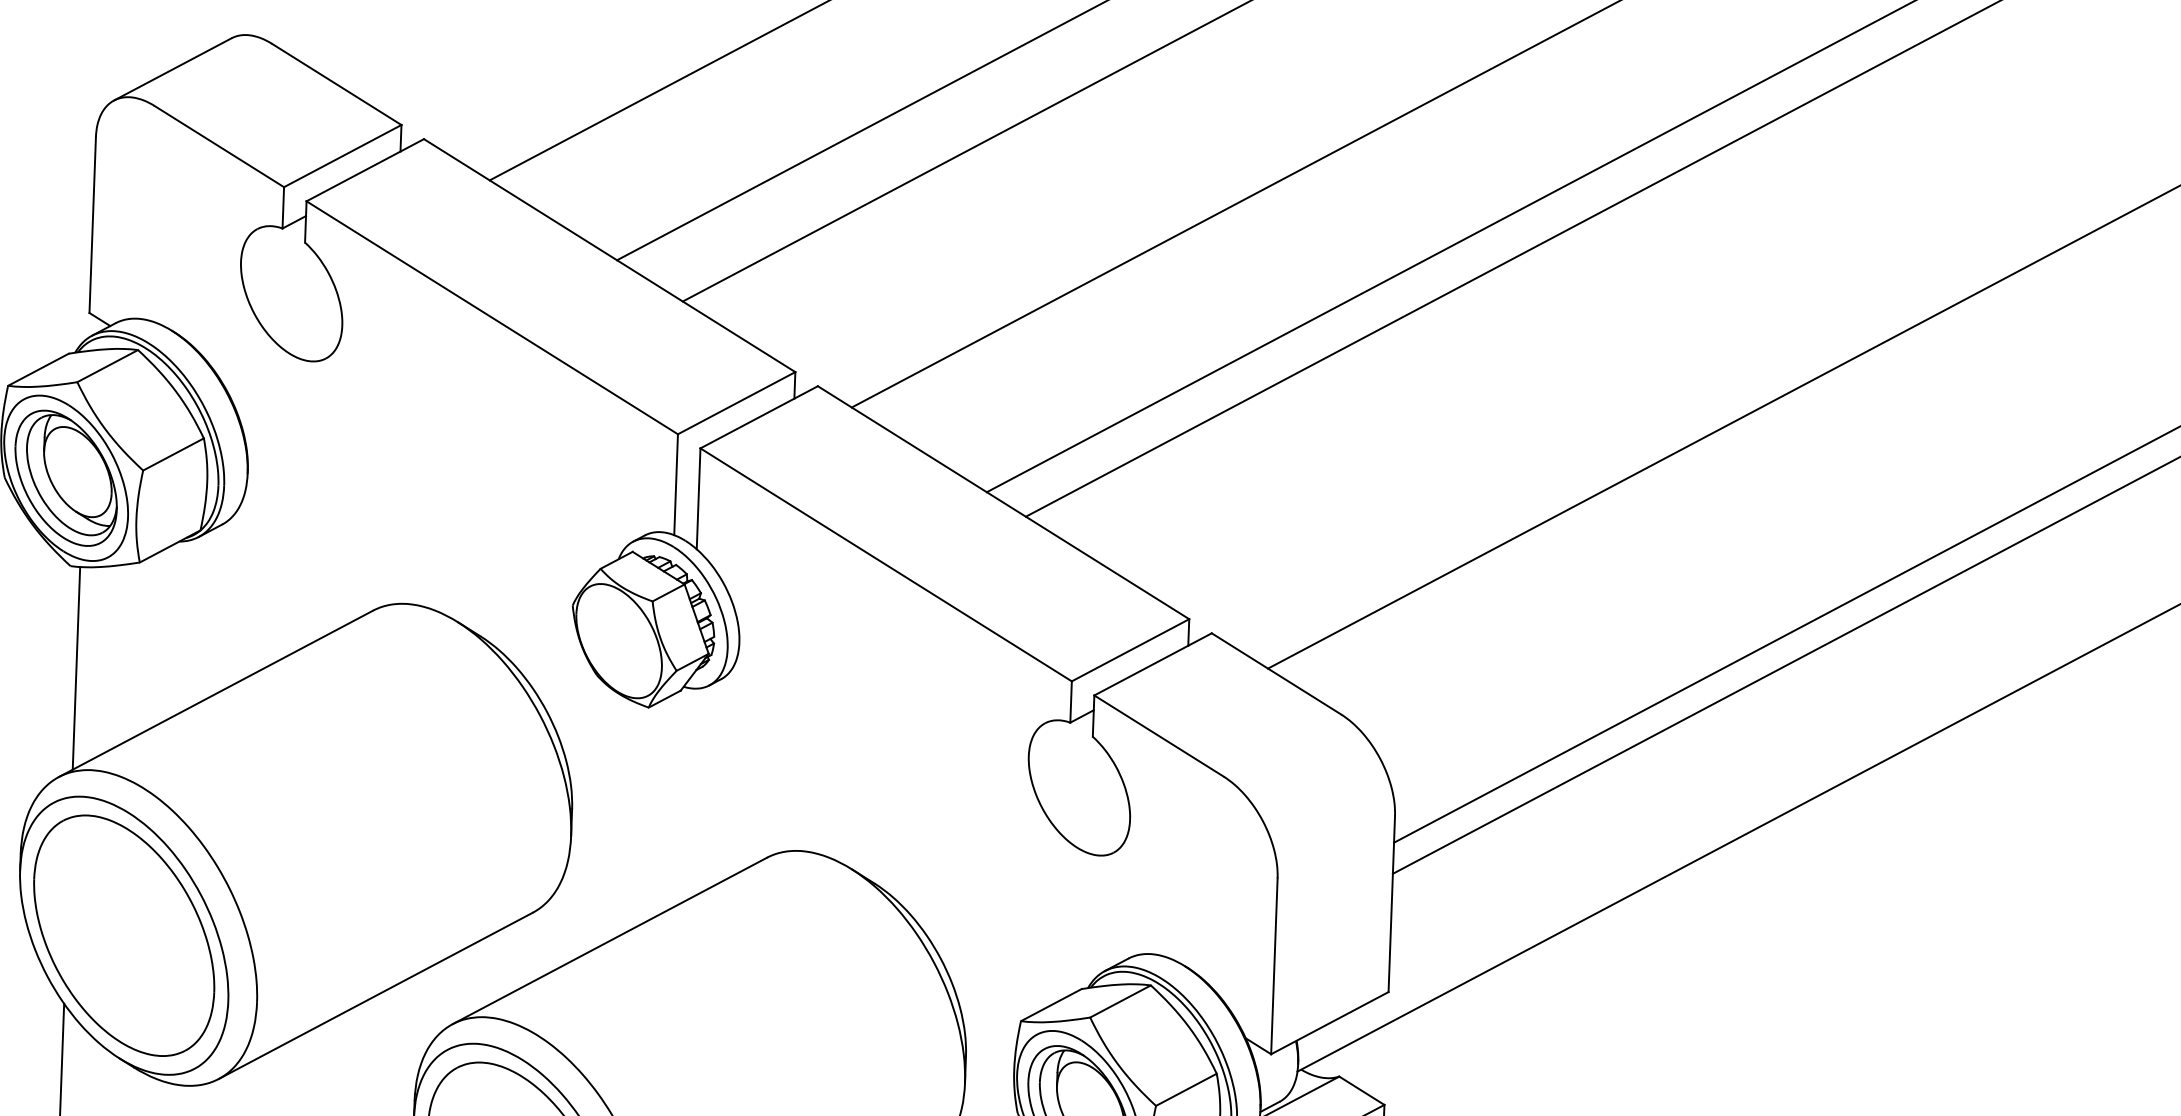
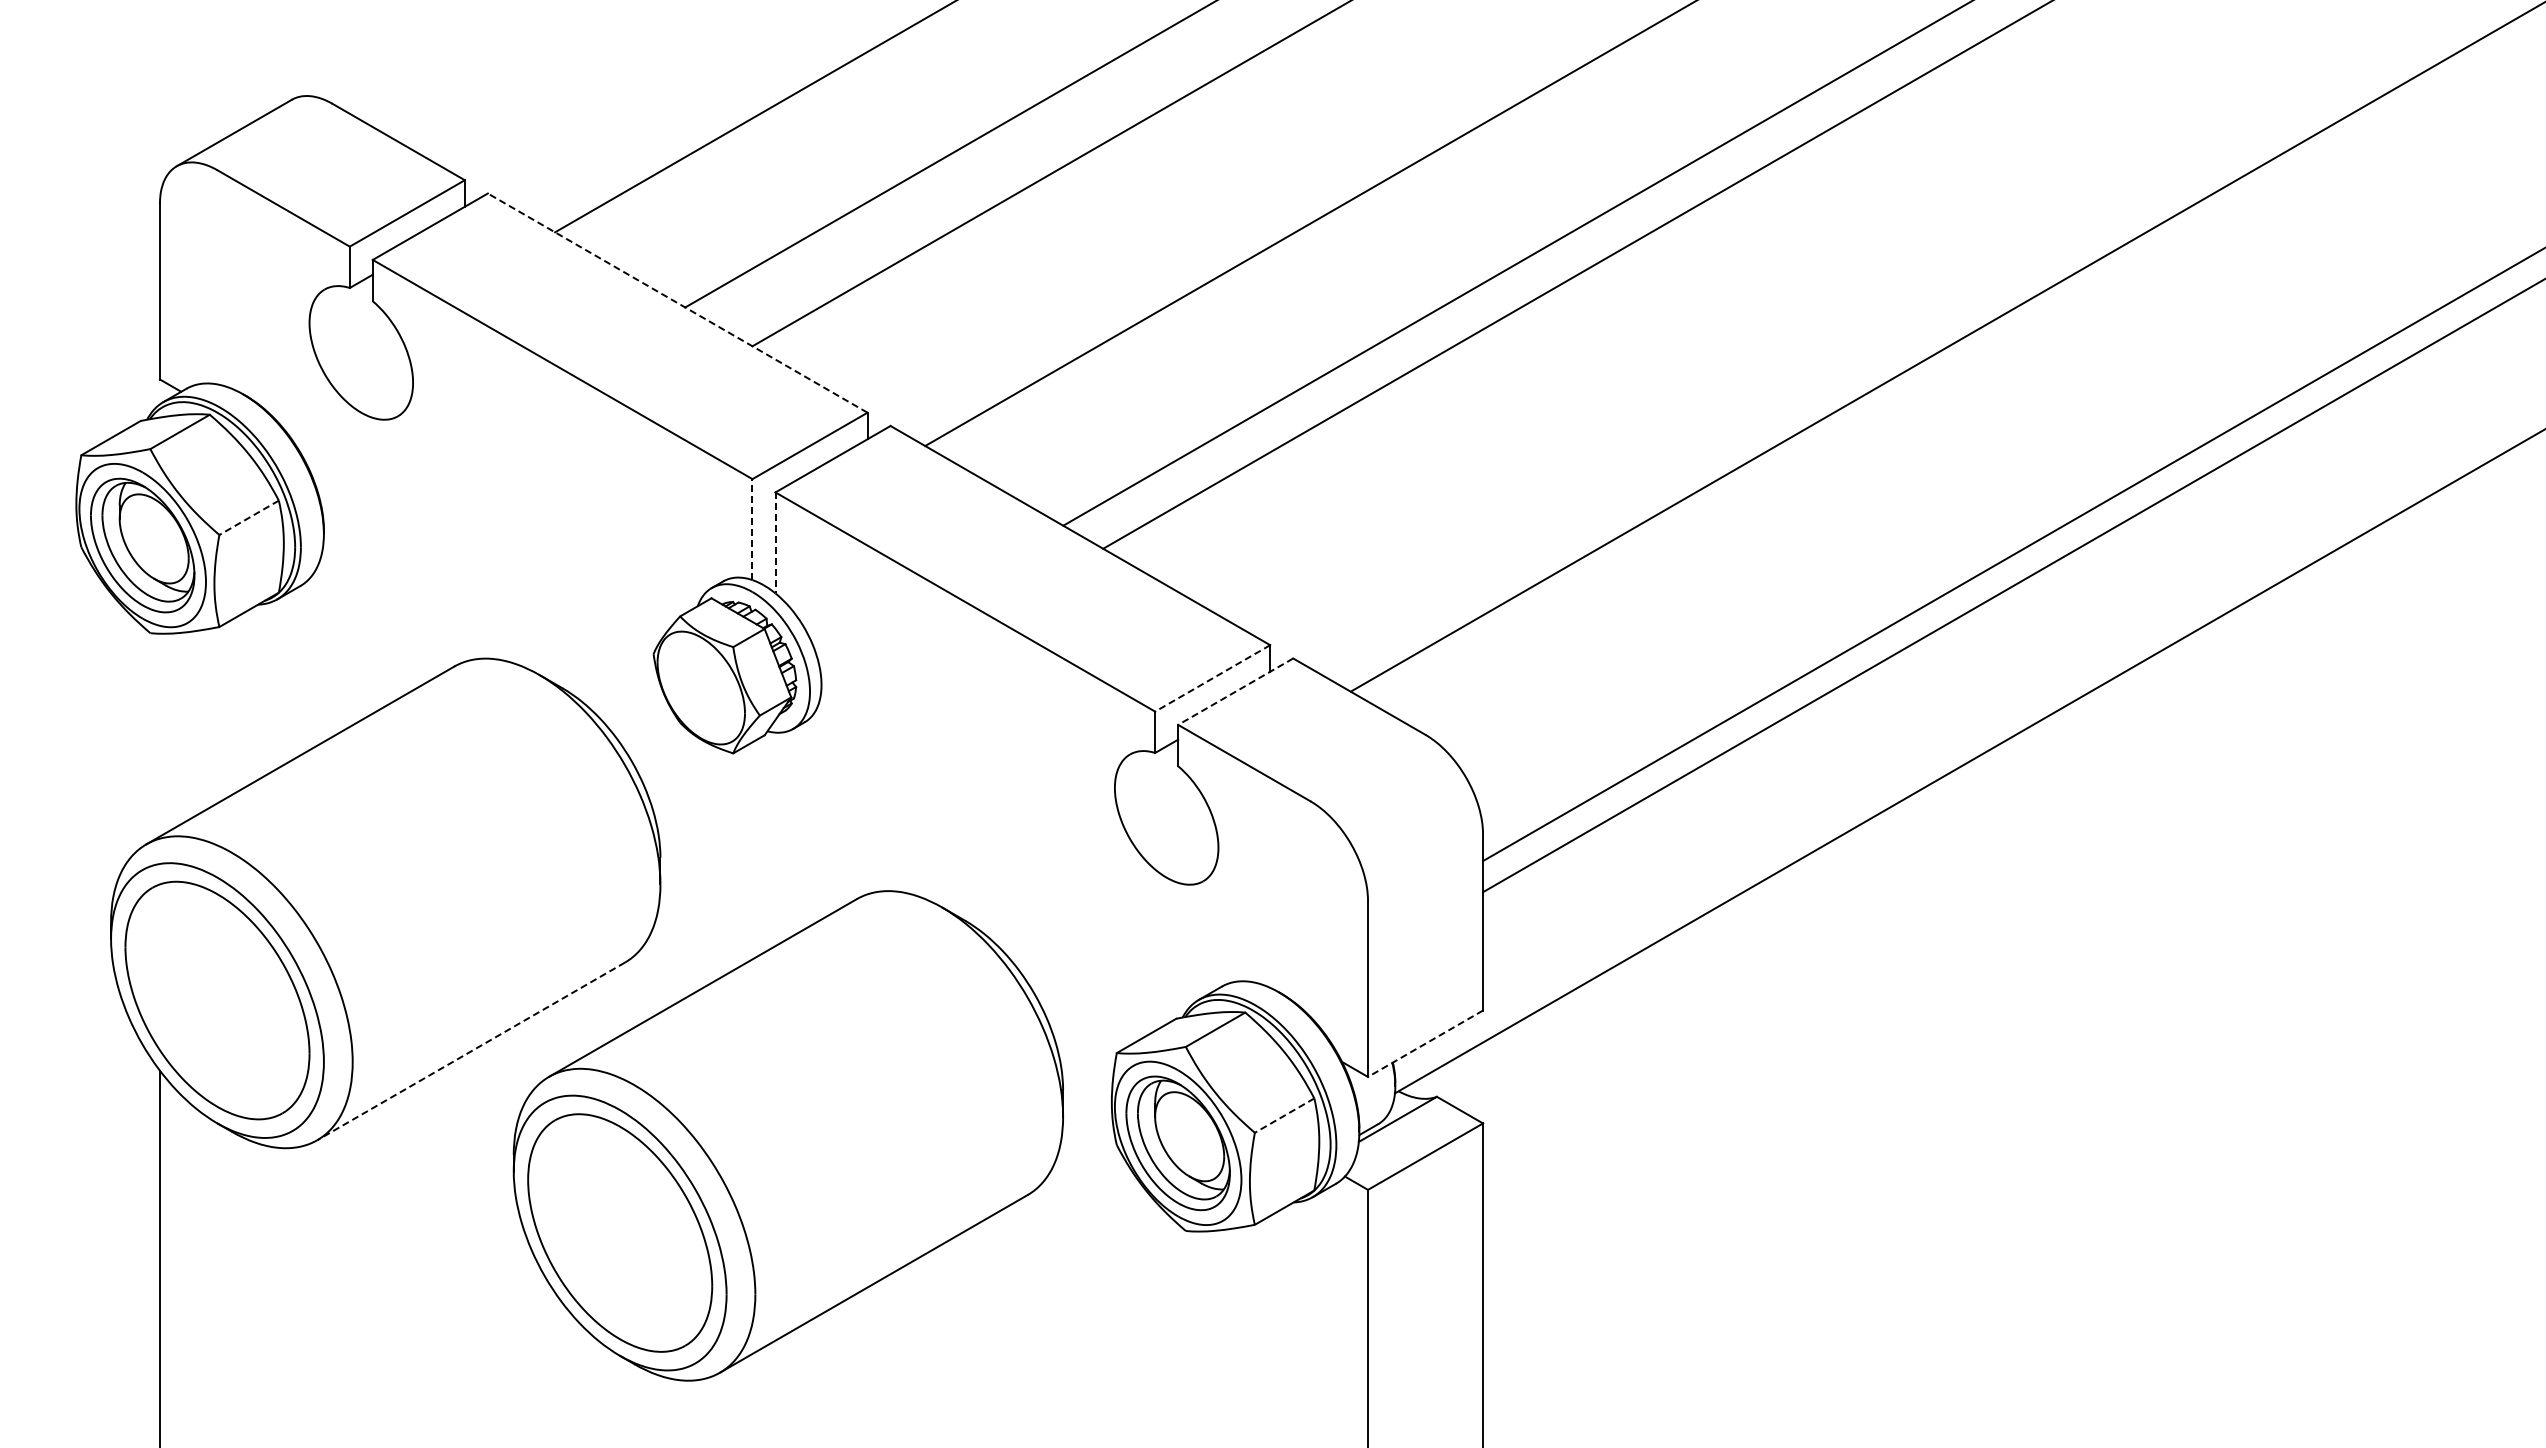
line: (609, 255) -> (677, 302), solid -> dashed
line: (172, 455) -> (248, 518), solid -> dashed
line: (676, 484) -> (752, 529), solid -> dashed
line: (698, 499) -> (775, 543), solid -> dashed
line: (1130, 650) -> (1212, 678), solid -> dashed
line: (1152, 664) -> (1235, 691), solid -> dashed
line: (76, 667) -> (159, 734), removed
line: (376, 995) -> (471, 1051), solid -> dashed
line: (1329, 1023) -> (1425, 1044), solid -> dashed
line: (1186, 1089) -> (1284, 1115), solid -> dashed

